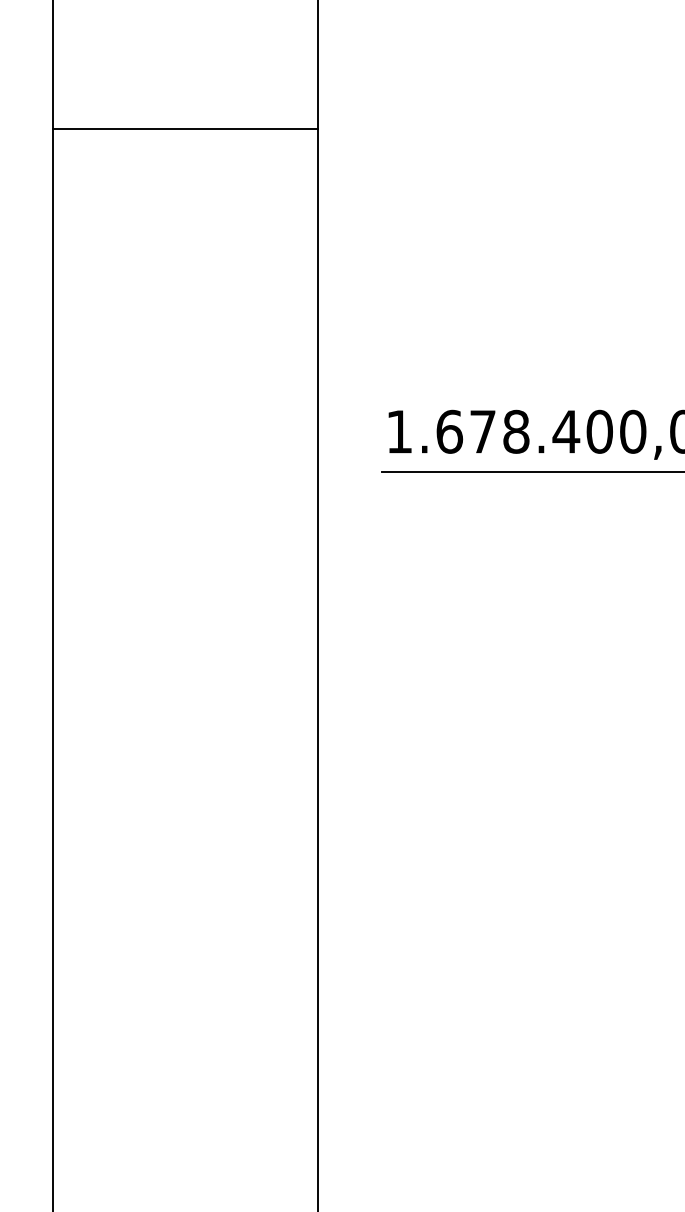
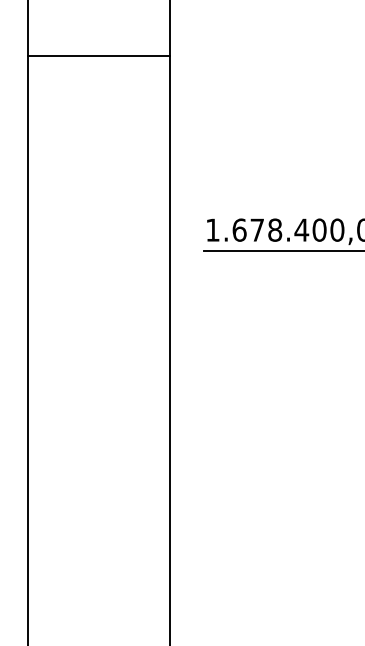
line: (184, 128) -> (98, 55), moved

